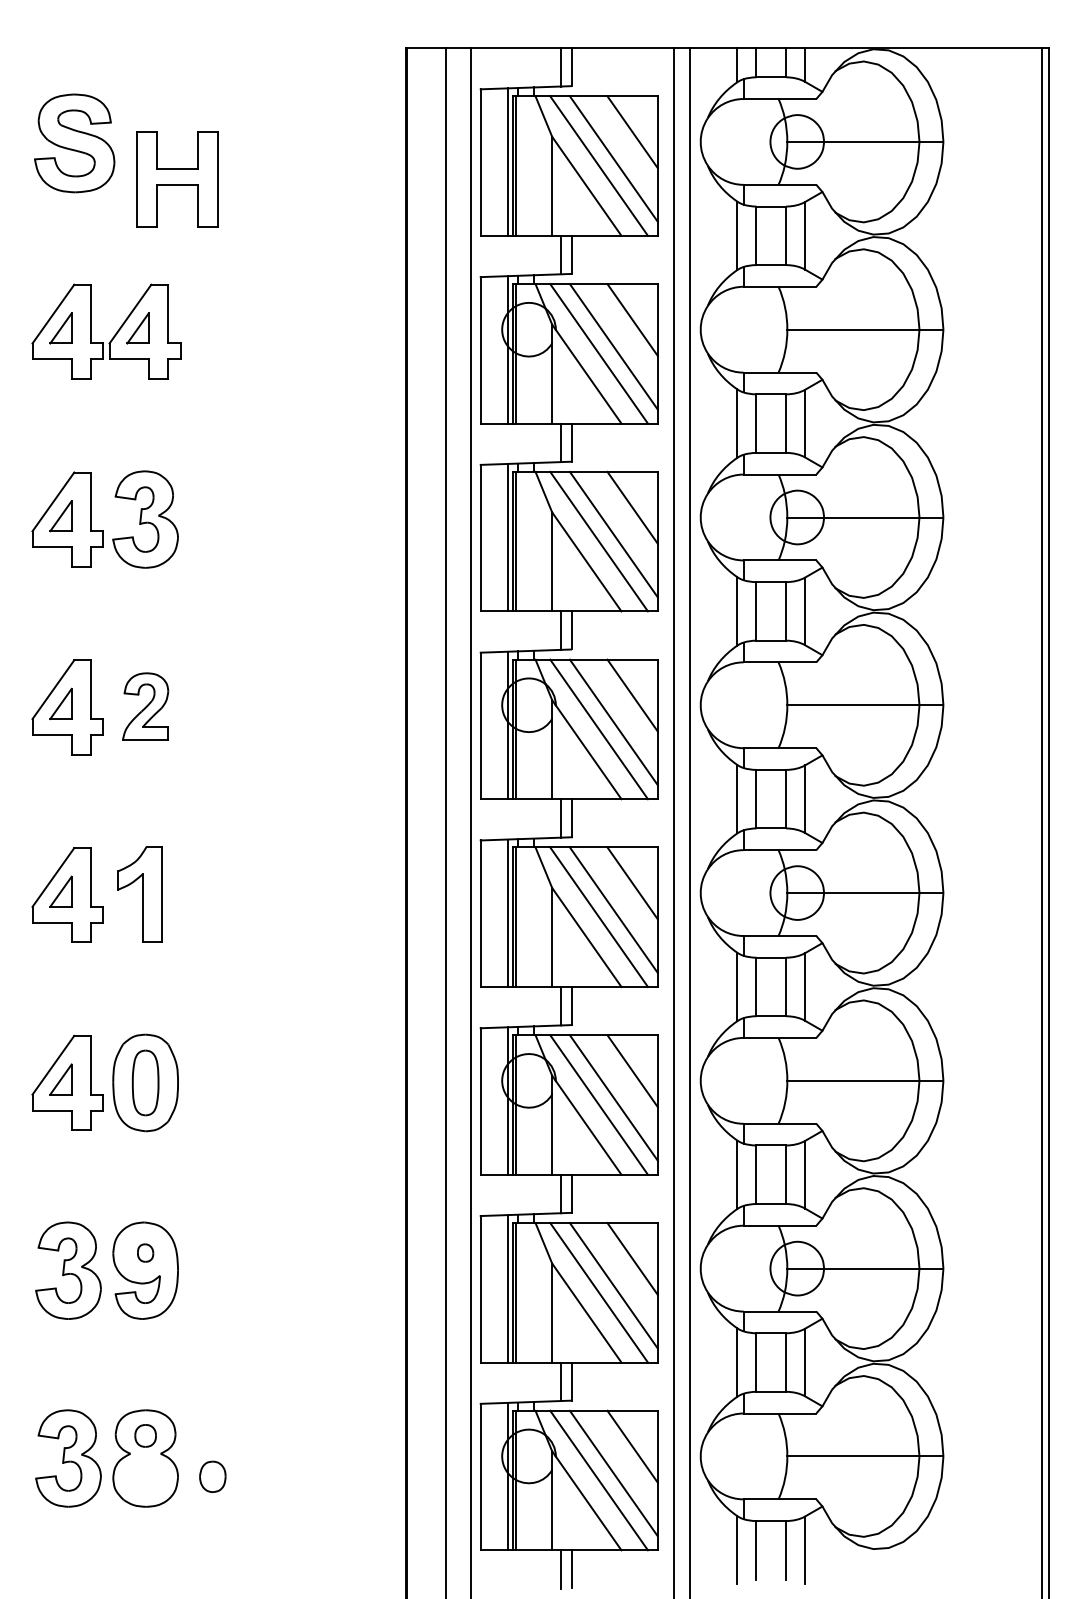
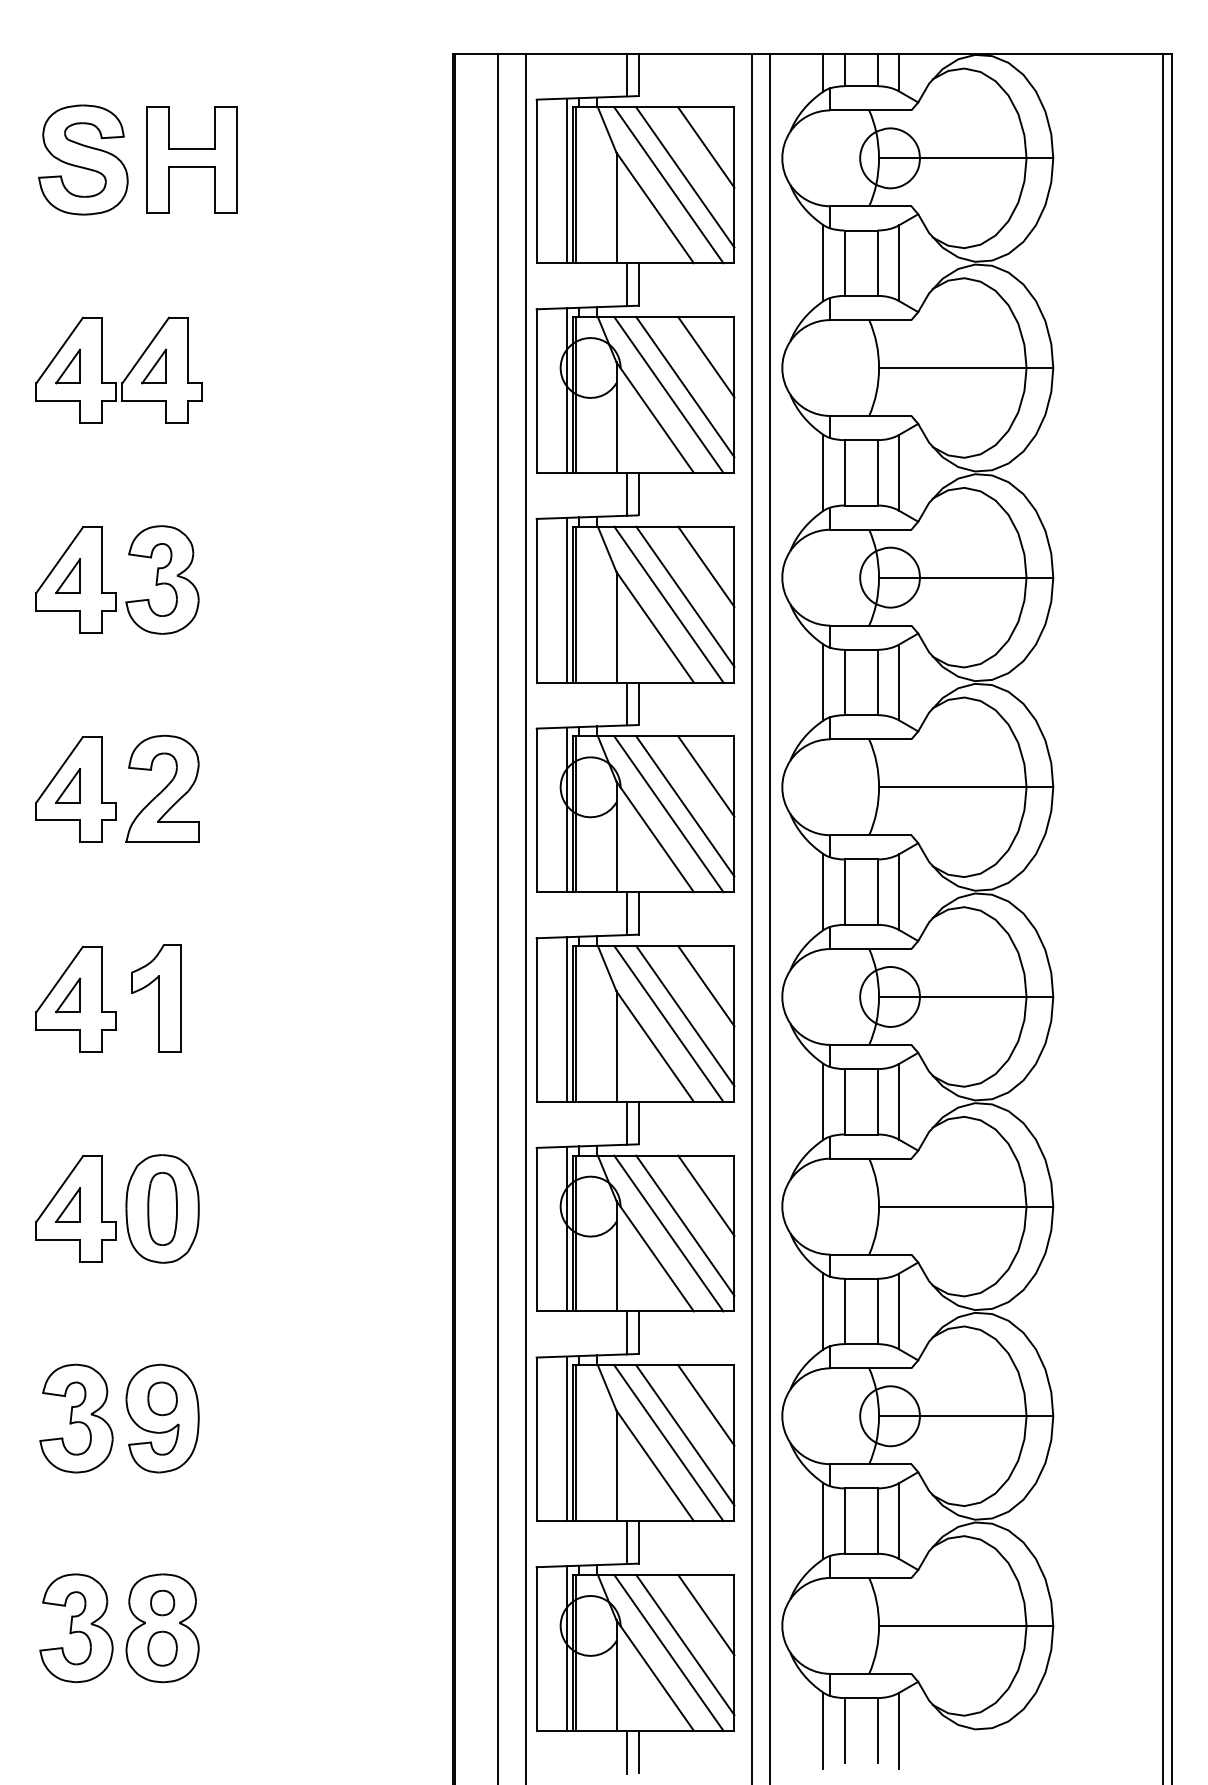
part: (176, 178) -> (191, 159), moved
part: (145, 706) -> (162, 788), size x1.43
part: (145, 1252) -> (162, 1398), size x1.67
part: (212, 1476) -> (162, 1648), moved

